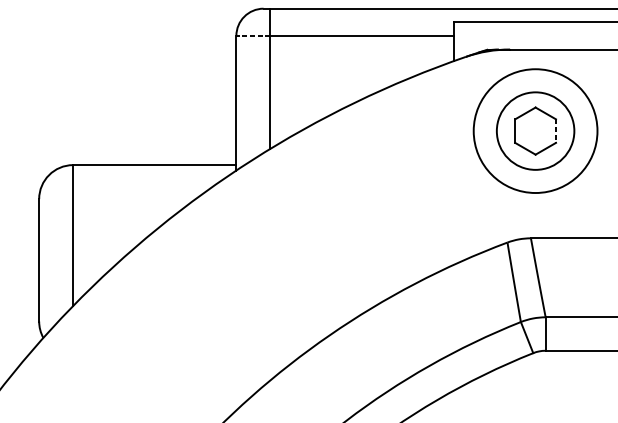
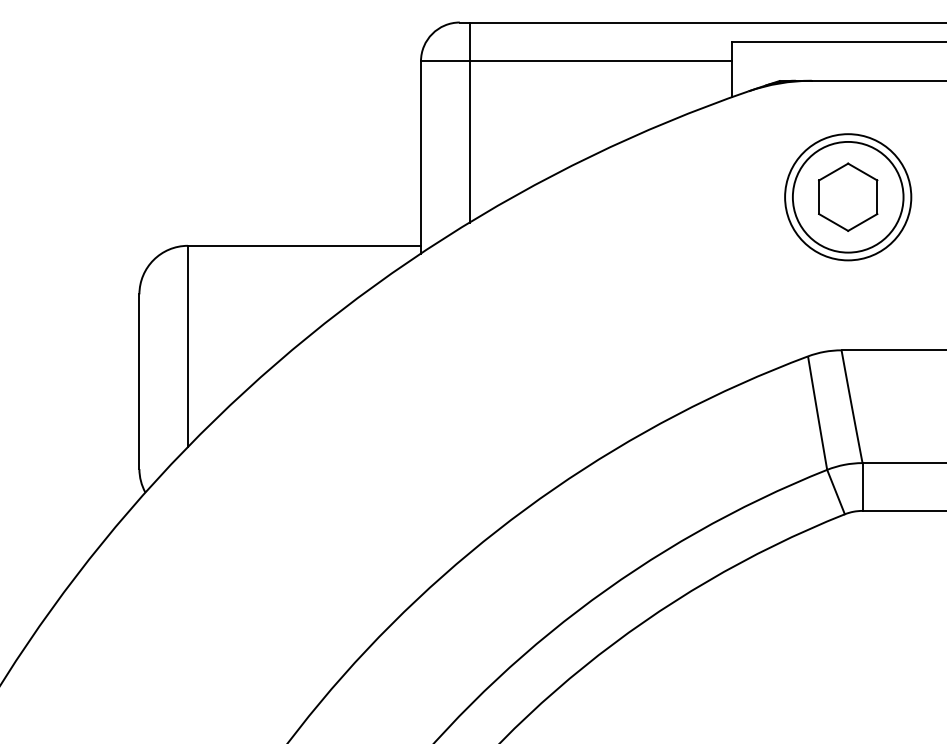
line: (252, 36) -> (444, 61), dashed -> solid
circle: (535, 131) -> (848, 197), size x0.71
line: (556, 131) -> (877, 197), dashed -> solid

